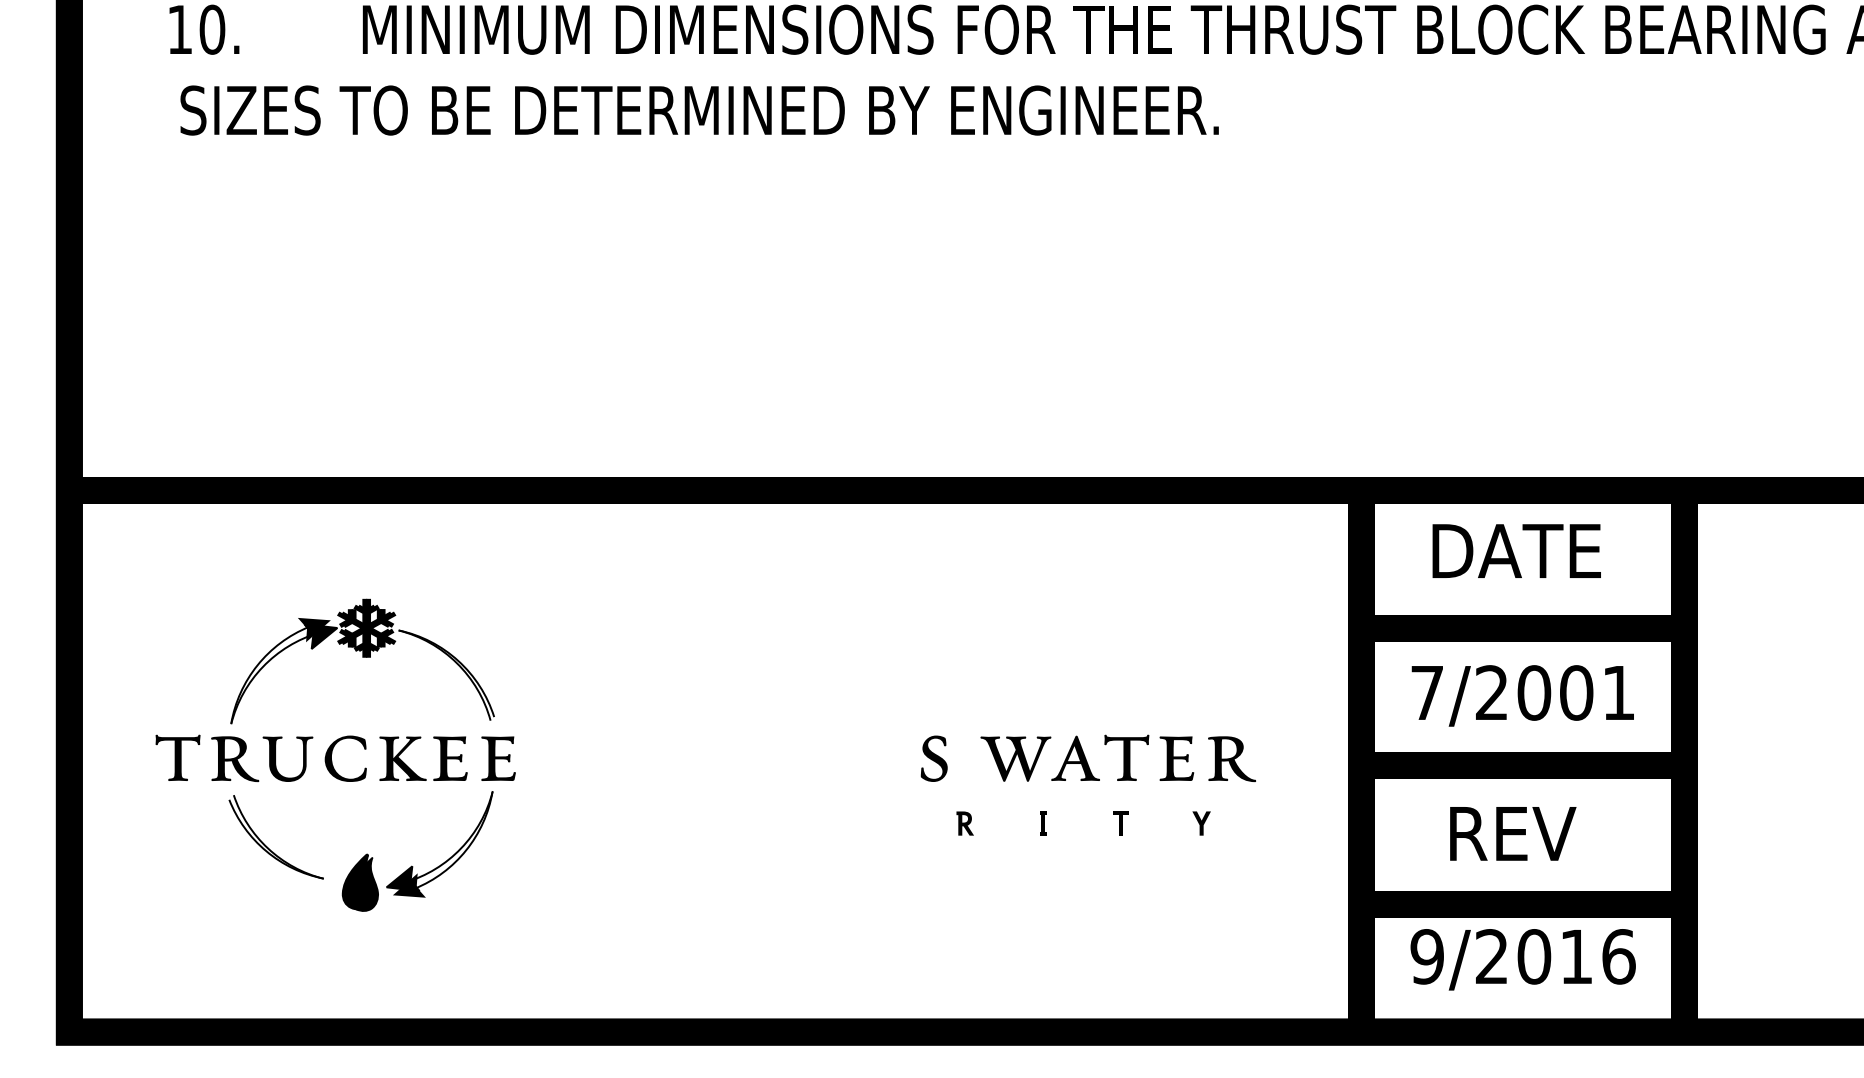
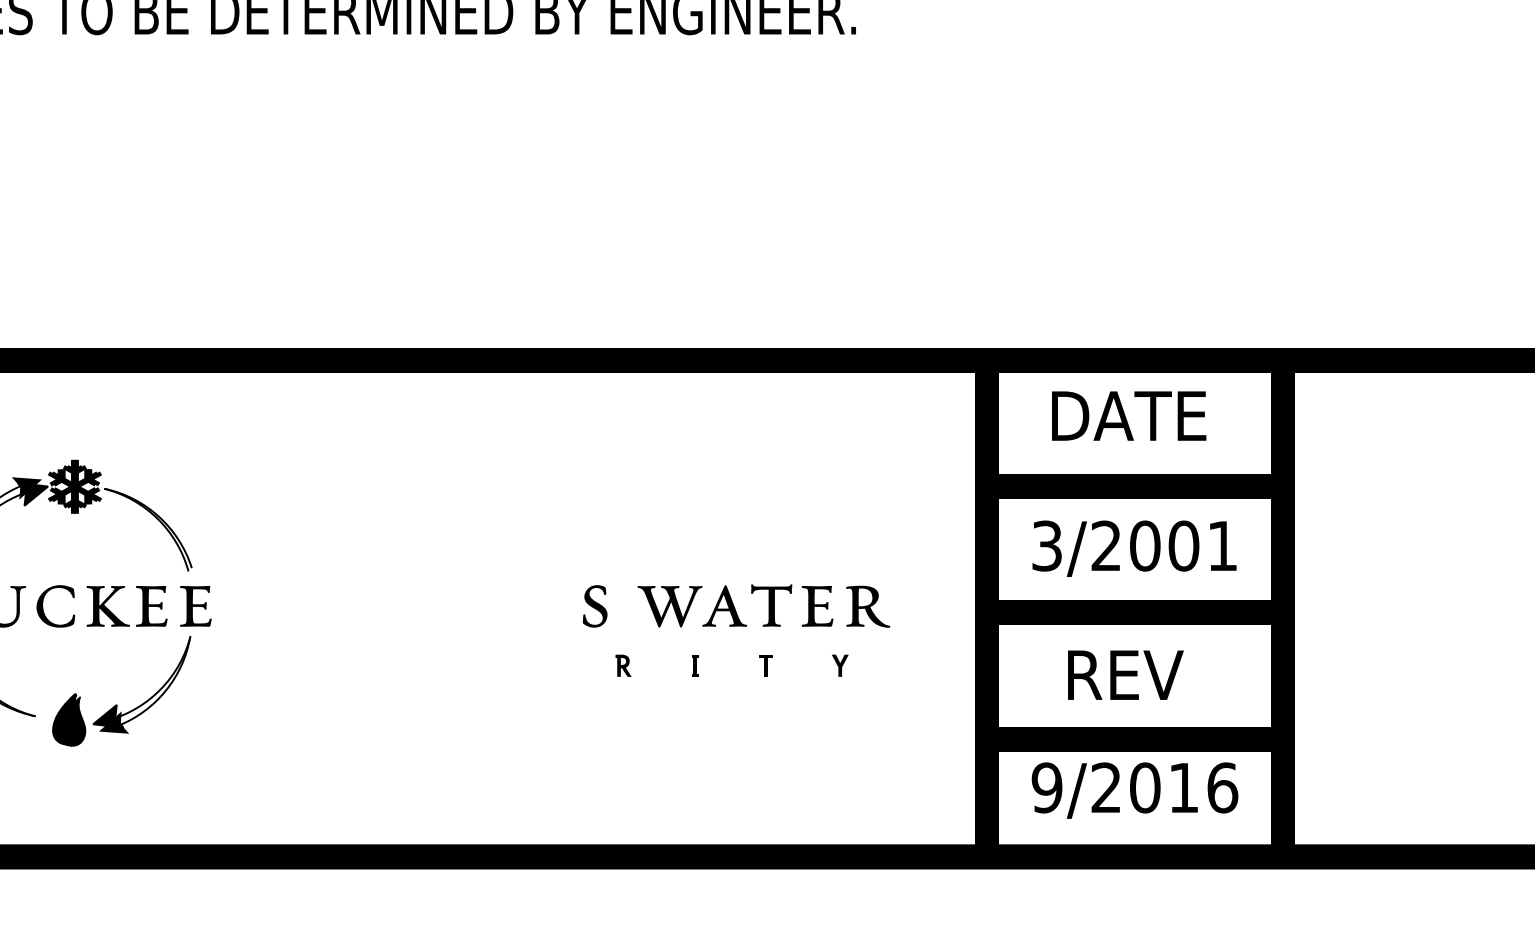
text: (1427, 692) -> (1047, 545), 7/2001 -> 3/2001

